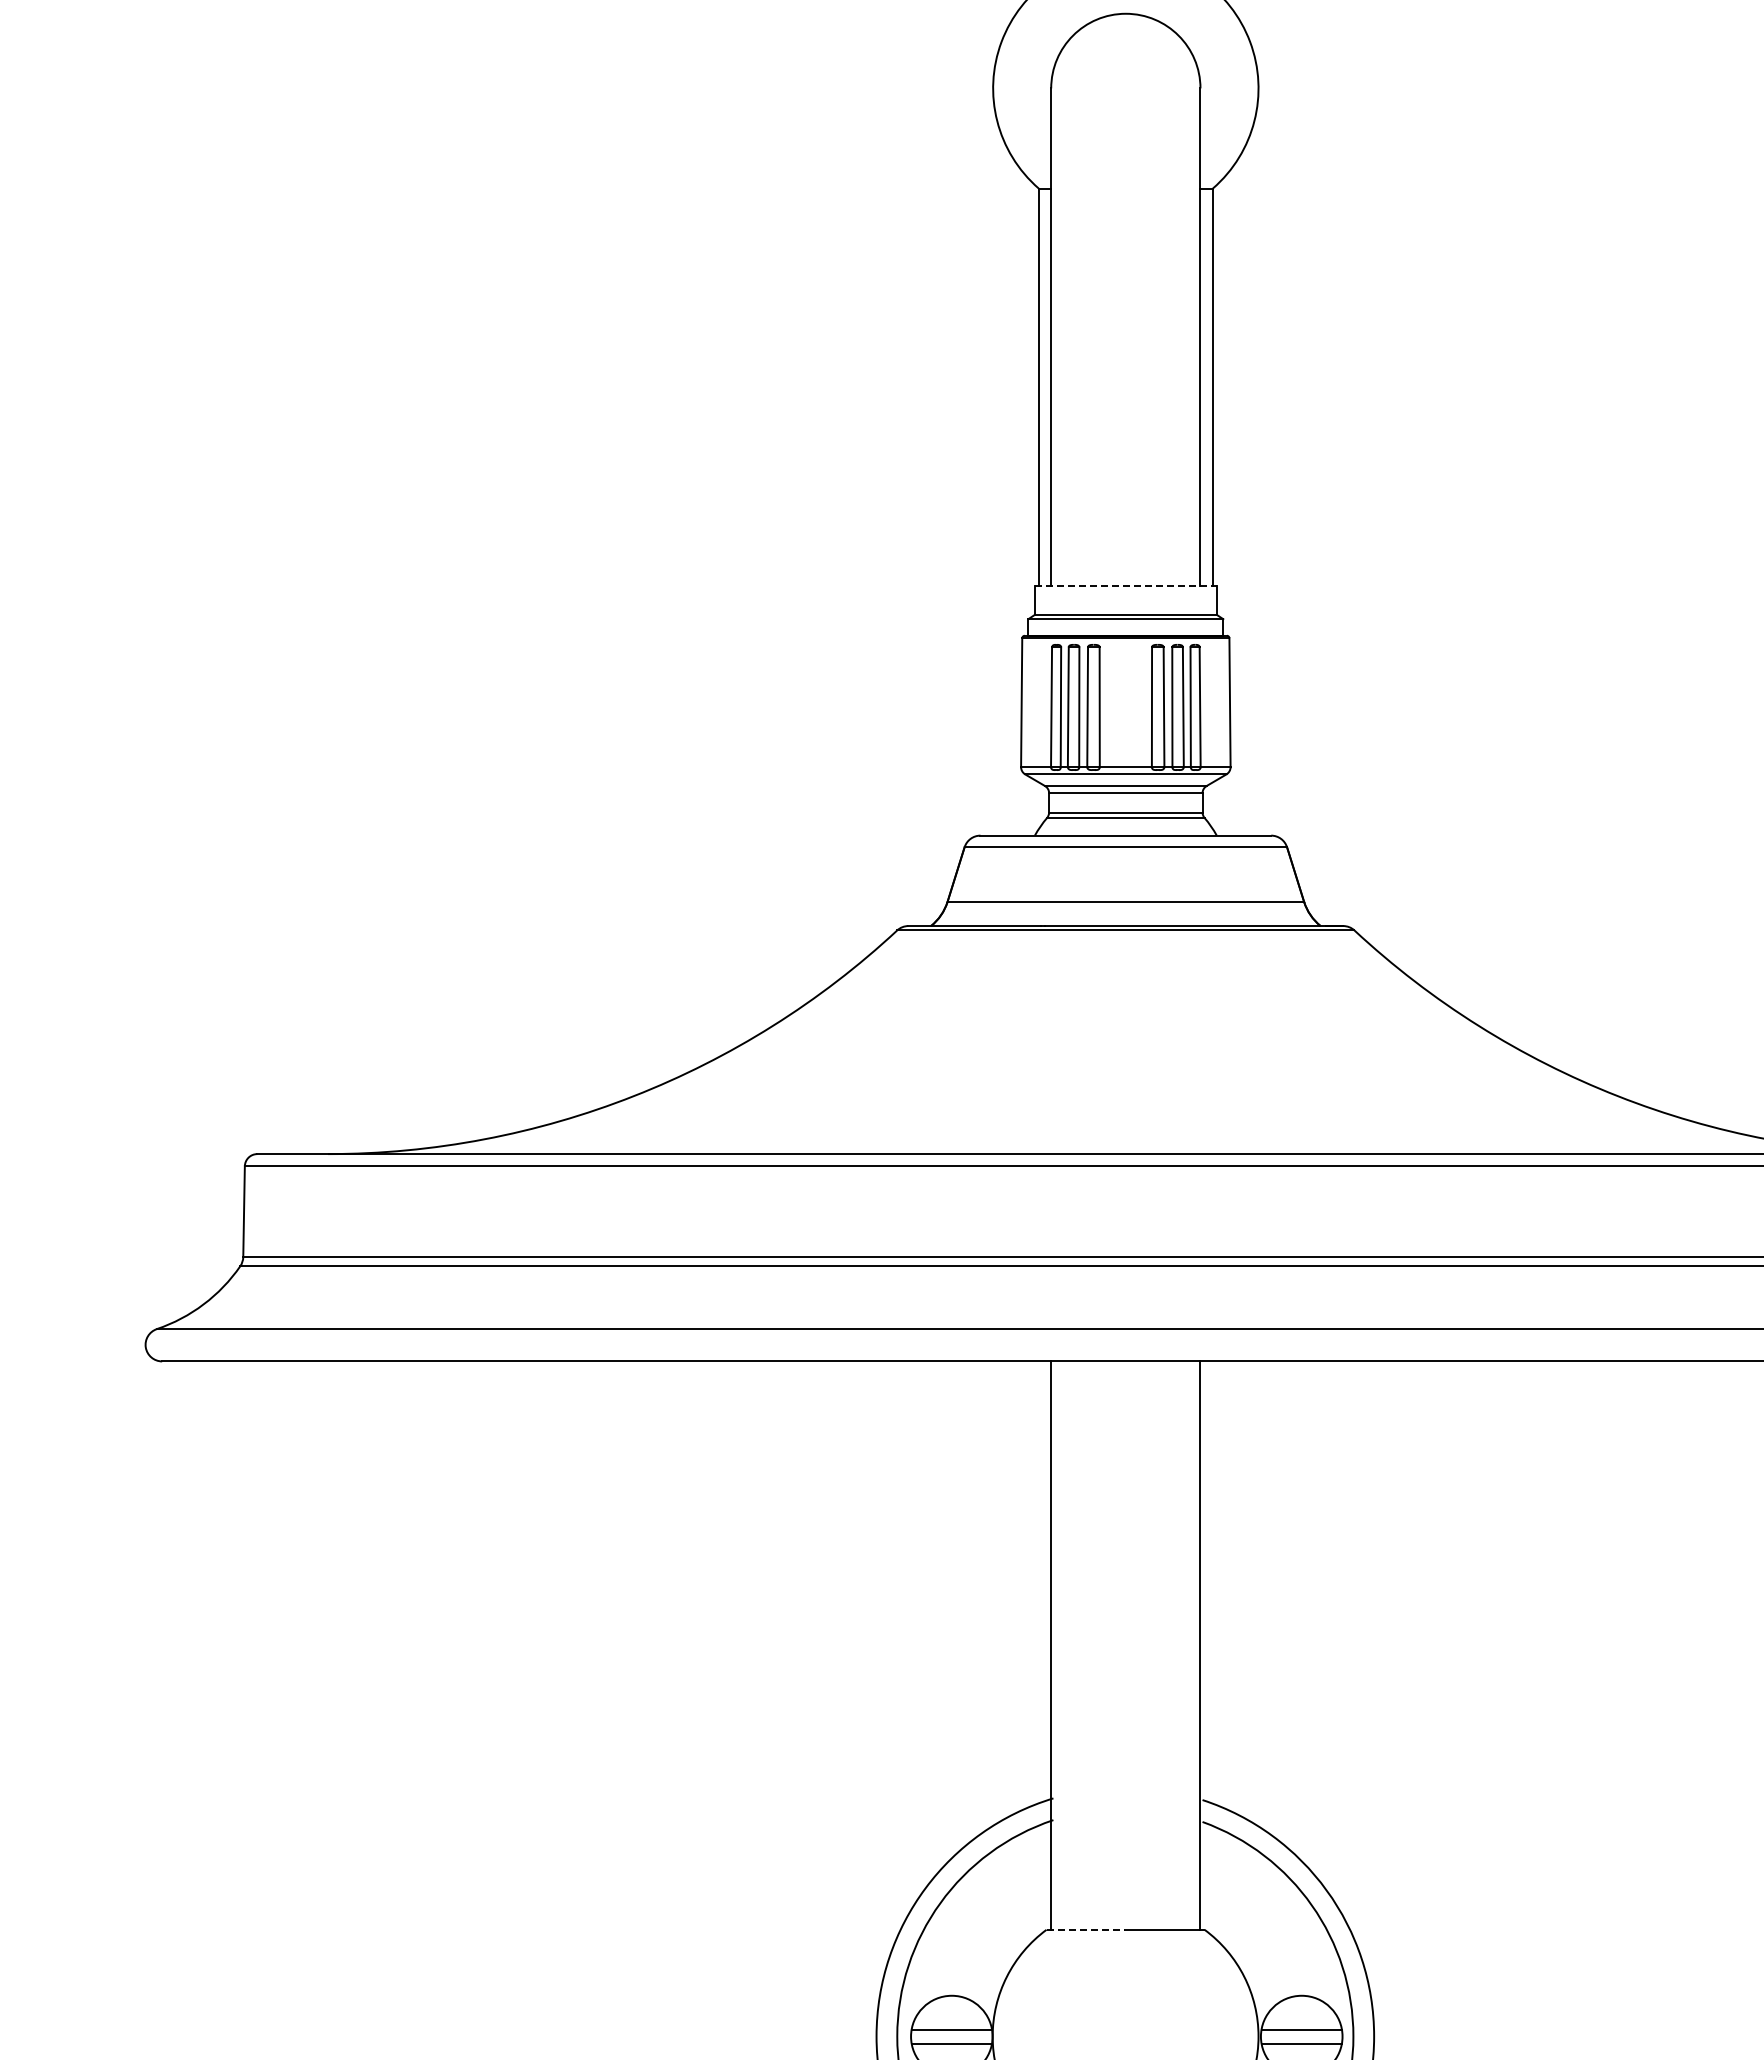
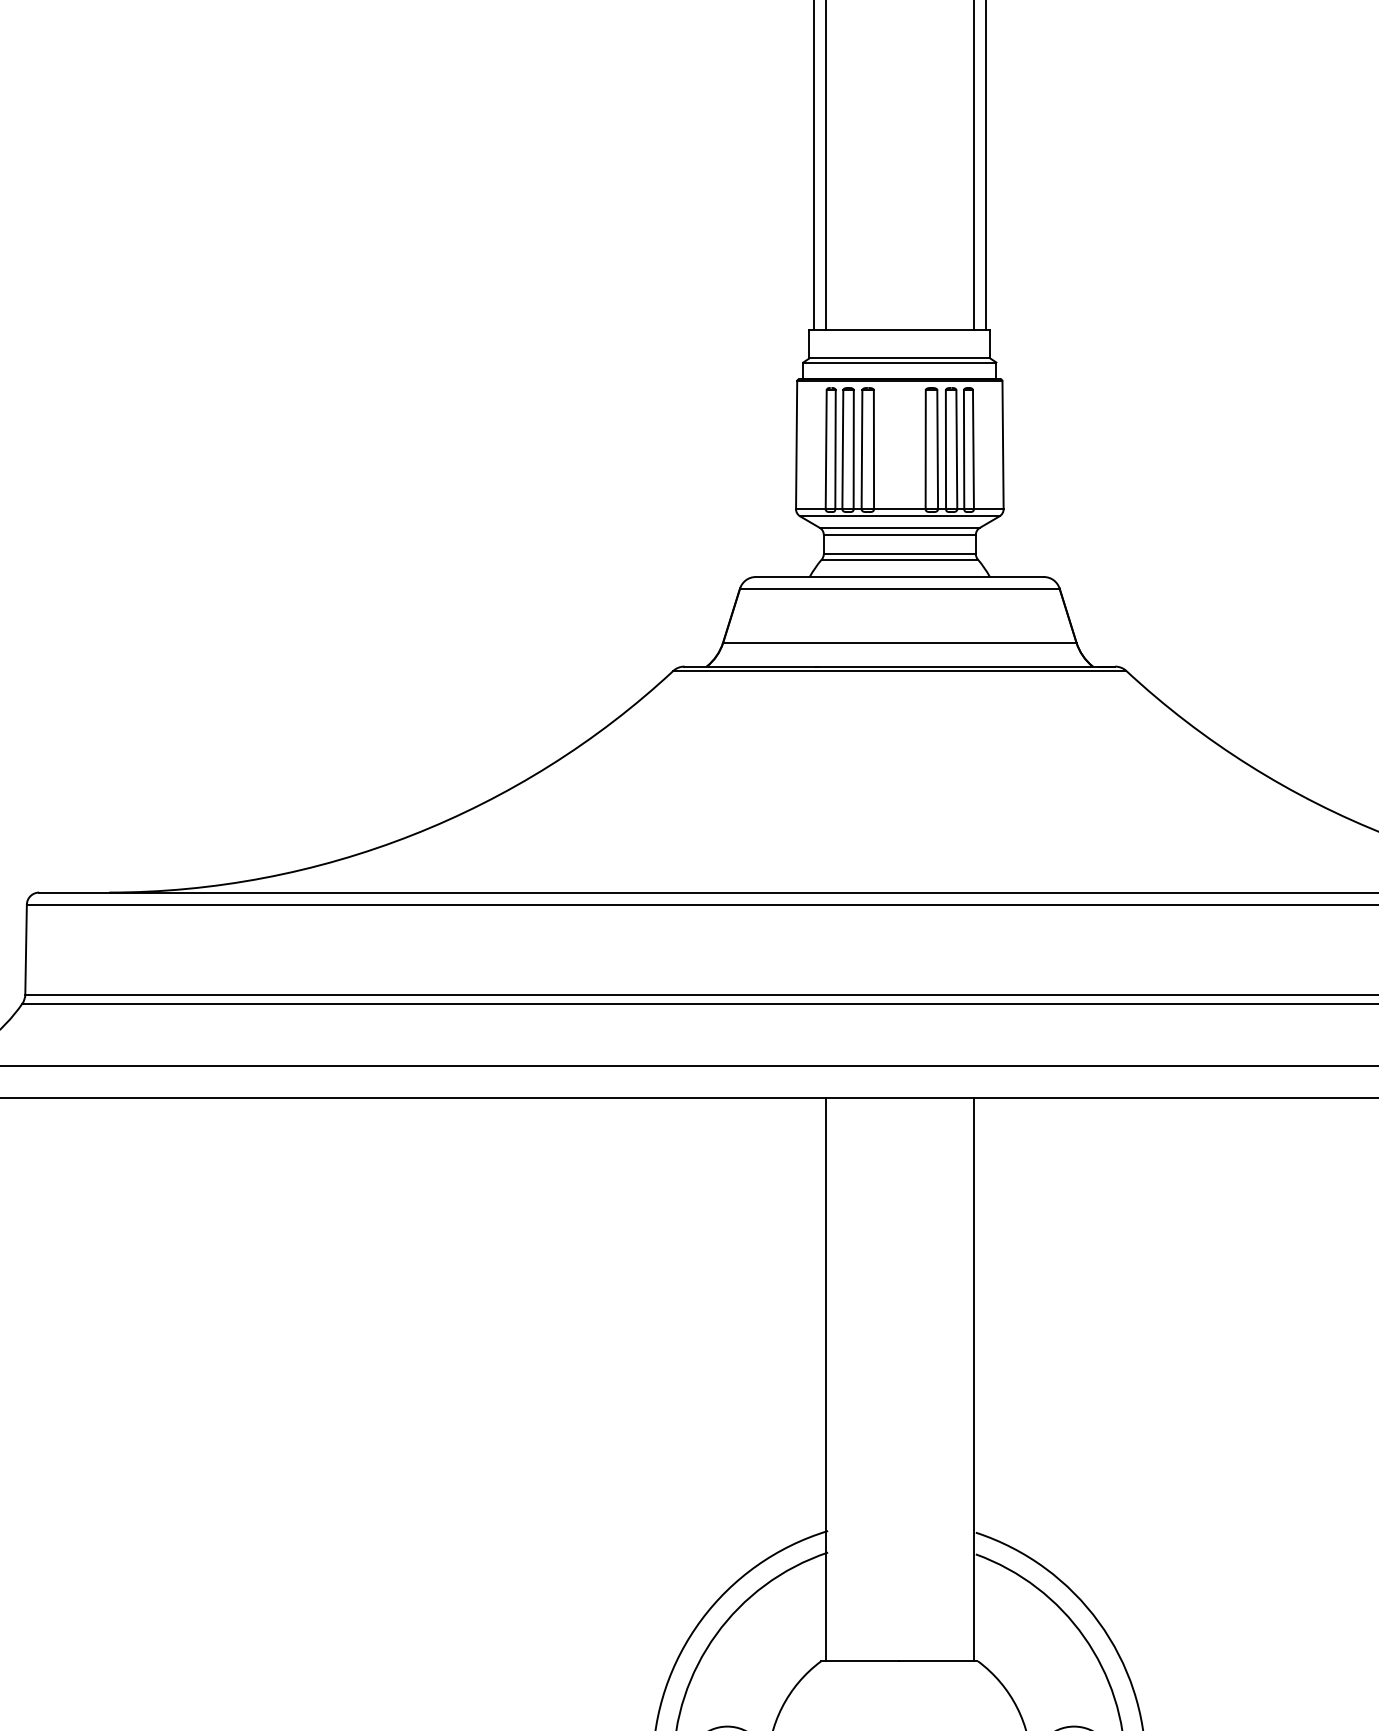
line: (1126, 586) -> (900, 330), dashed -> solid
line: (1086, 1929) -> (860, 1660), dashed -> solid

